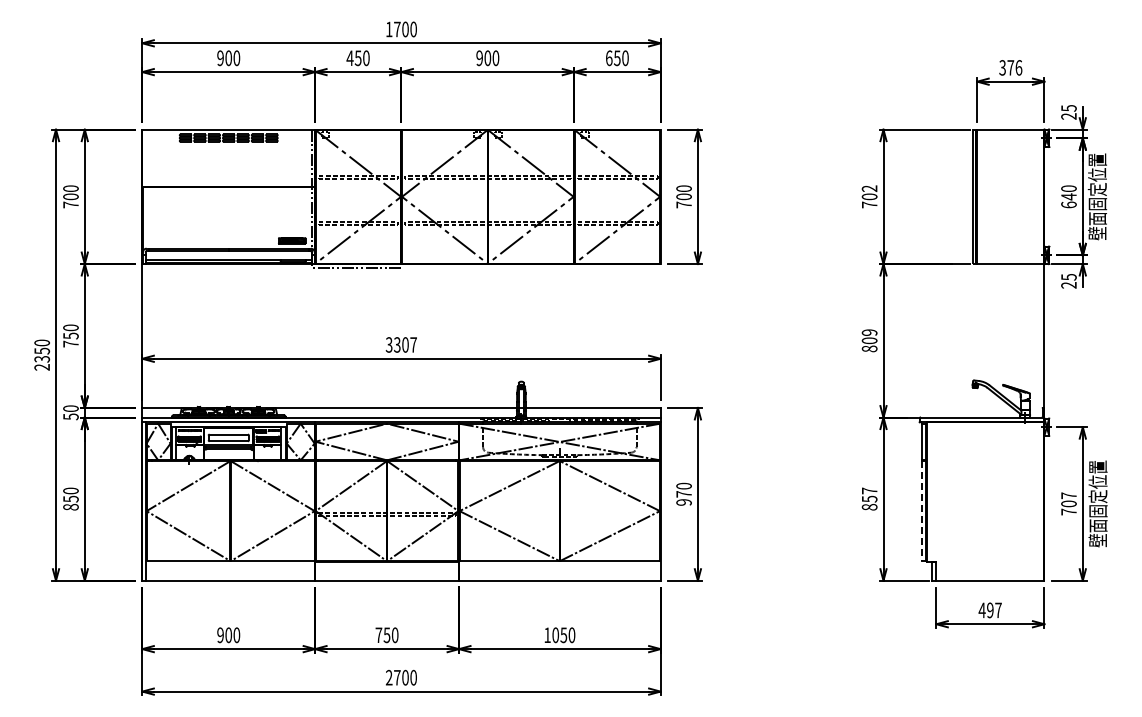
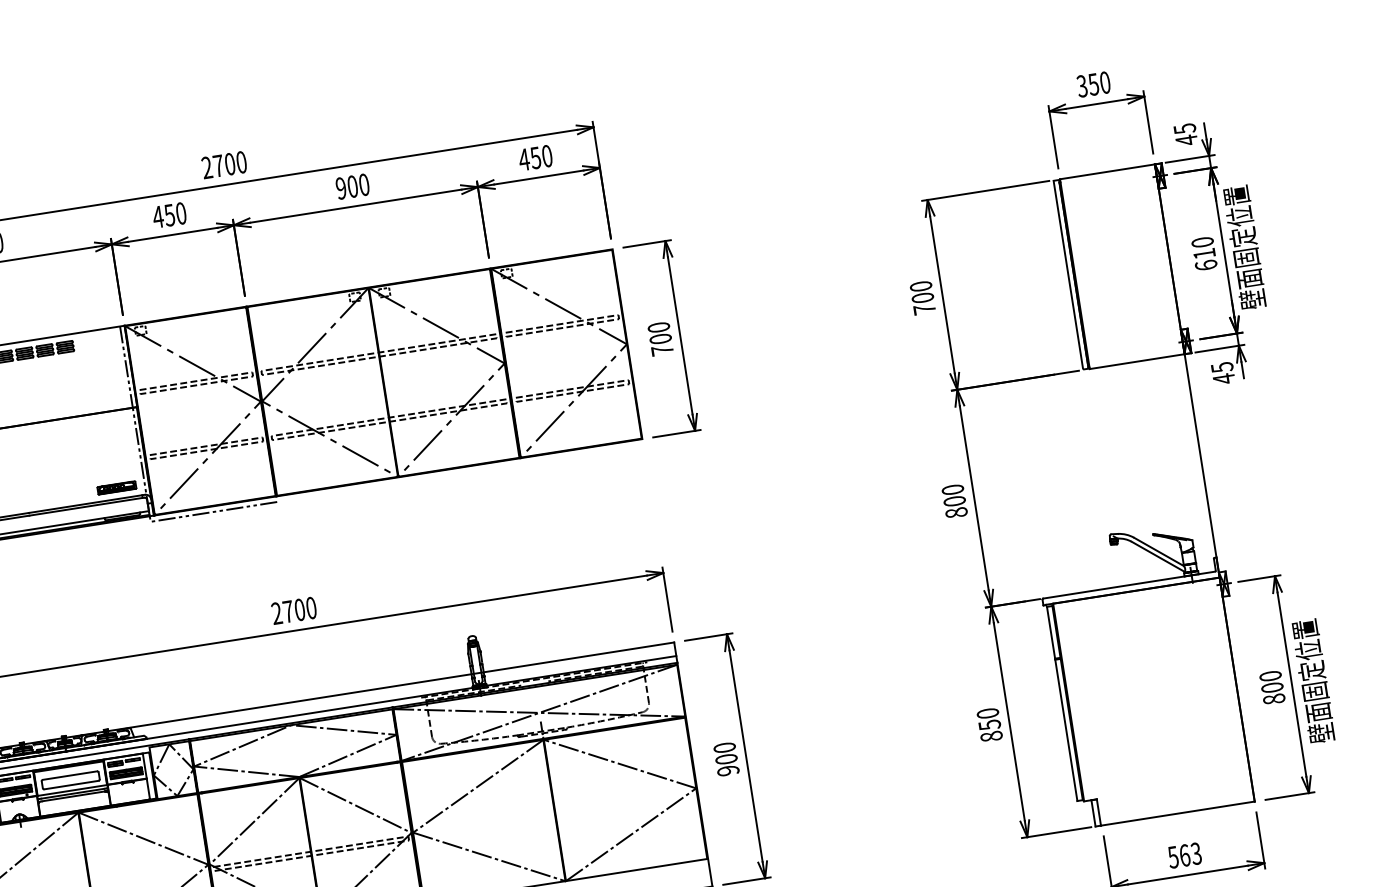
text: (388, 28) -> (205, 166), 1700 -> 2700
text: (608, 58) -> (523, 160), 650 -> 450
text: (1014, 67) -> (1098, 83), 376 -> 350
text: (1068, 116) -> (1186, 140), 25 -> 45
text: (869, 188) -> (920, 286), 702 -> 700
text: (1068, 196) -> (1203, 253), 640 -> 610
text: (1068, 285) -> (1223, 379), 25 -> 45
text: (869, 332) -> (952, 489), 809 -> 800
text: (400, 344) -> (292, 610), 3307 -> 2700
text: (869, 490) -> (987, 712), 857 -> 850
text: (683, 494) -> (725, 759), 970 -> 900
text: (1068, 503) -> (1271, 687), 707 -> 800
line: (921, 511) -> (1065, 731), dashed -> solid
text: (989, 610) -> (1183, 855), 497 -> 563

